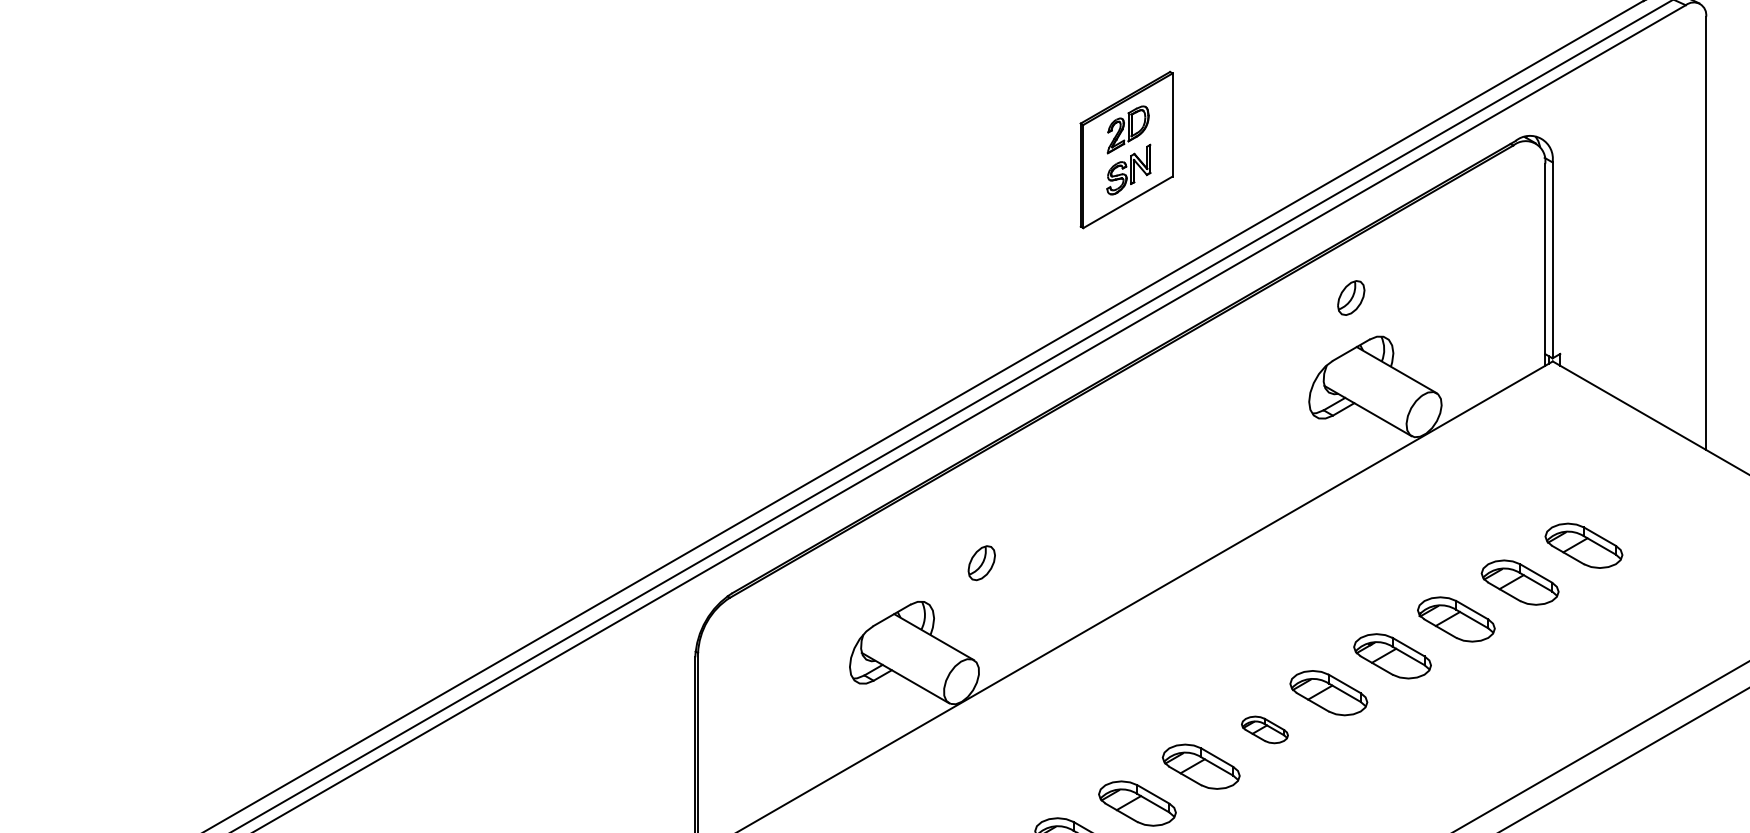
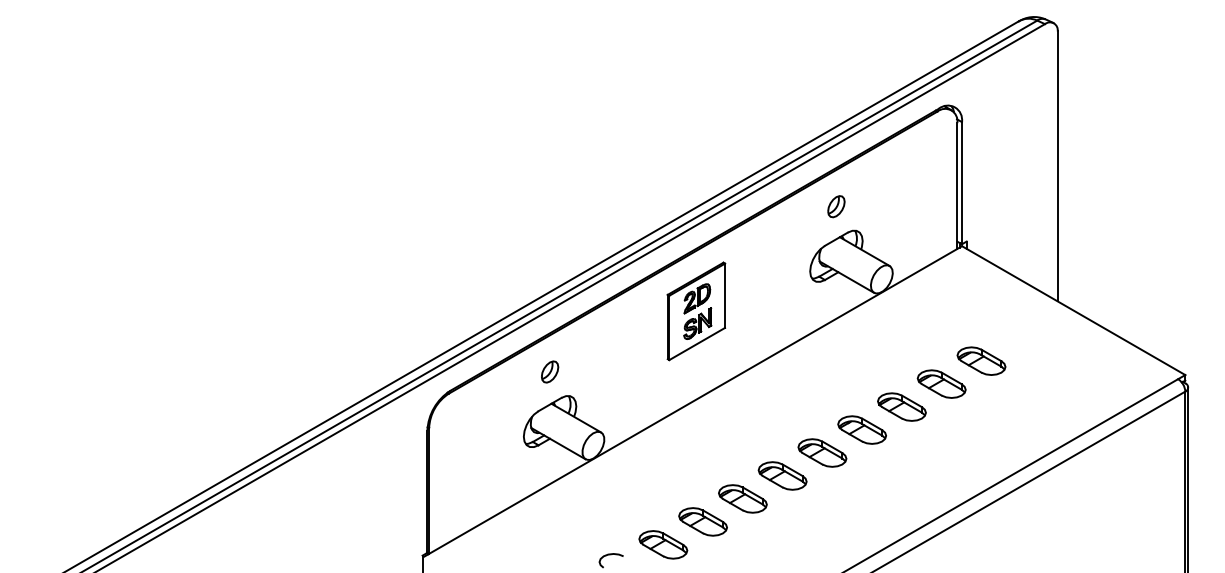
part: (1126, 150) -> (696, 311), moved
part: (982, 562) -> (550, 371), moved
part: (1264, 729) -> (782, 475), size x1.67

